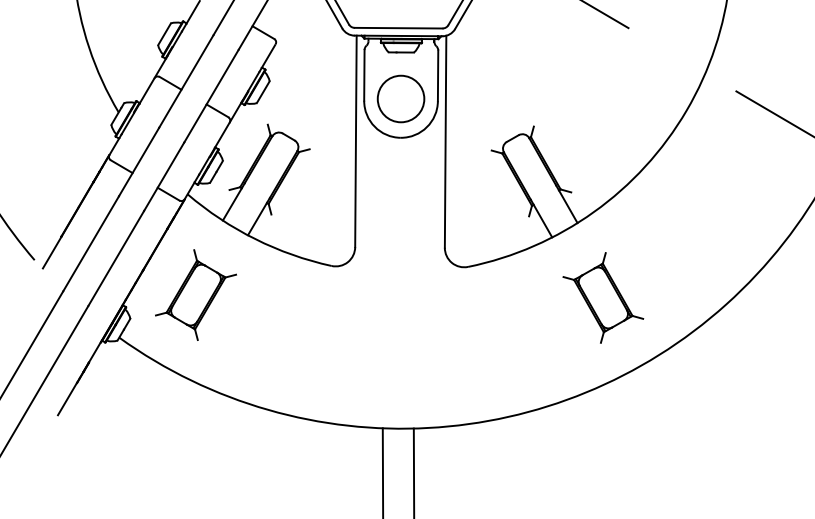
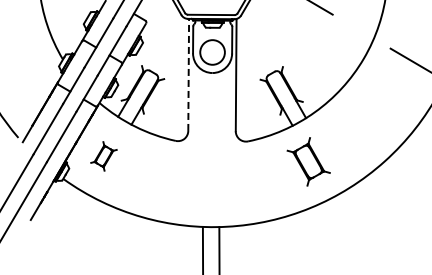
line: (355, 140) -> (188, 74), solid -> dashed
part: (195, 295) -> (103, 156), size x0.6
part: (602, 297) -> (308, 161), moved

